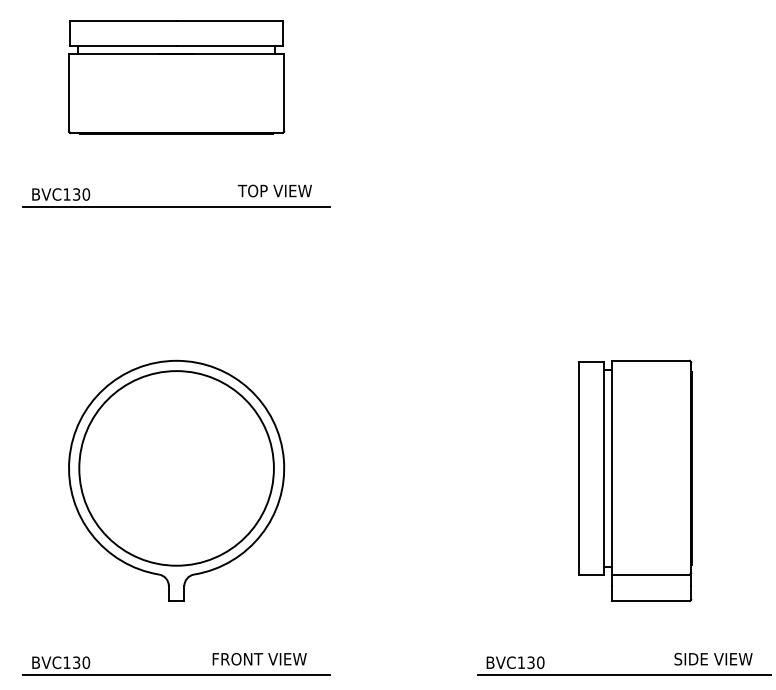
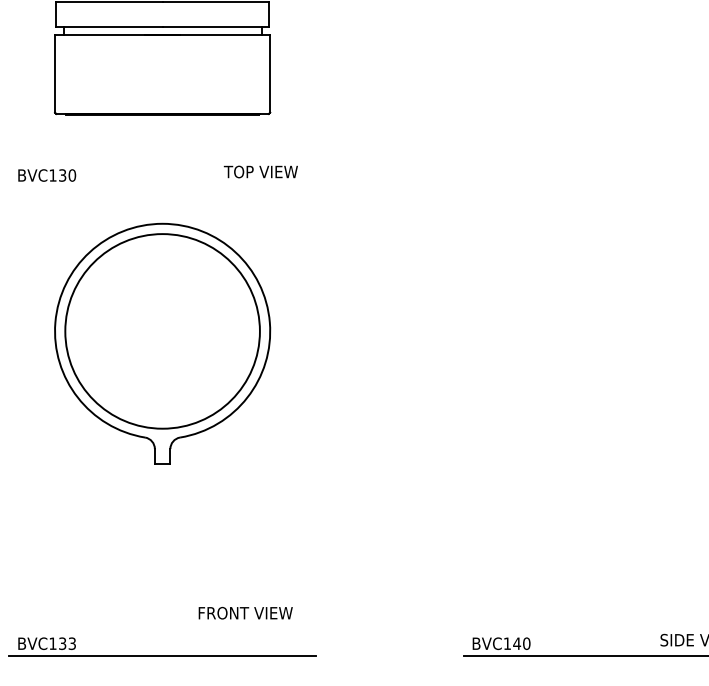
line: (176, 206) -> (162, 187), removed
part: (176, 480) -> (162, 343), moved
part: (635, 480) -> (621, 461), removed
text: (259, 659) -> (245, 613), moved
text: (86, 662) -> (72, 643), BVC130 -> BVC133
text: (531, 662) -> (517, 643), BVC130 -> BVC140

